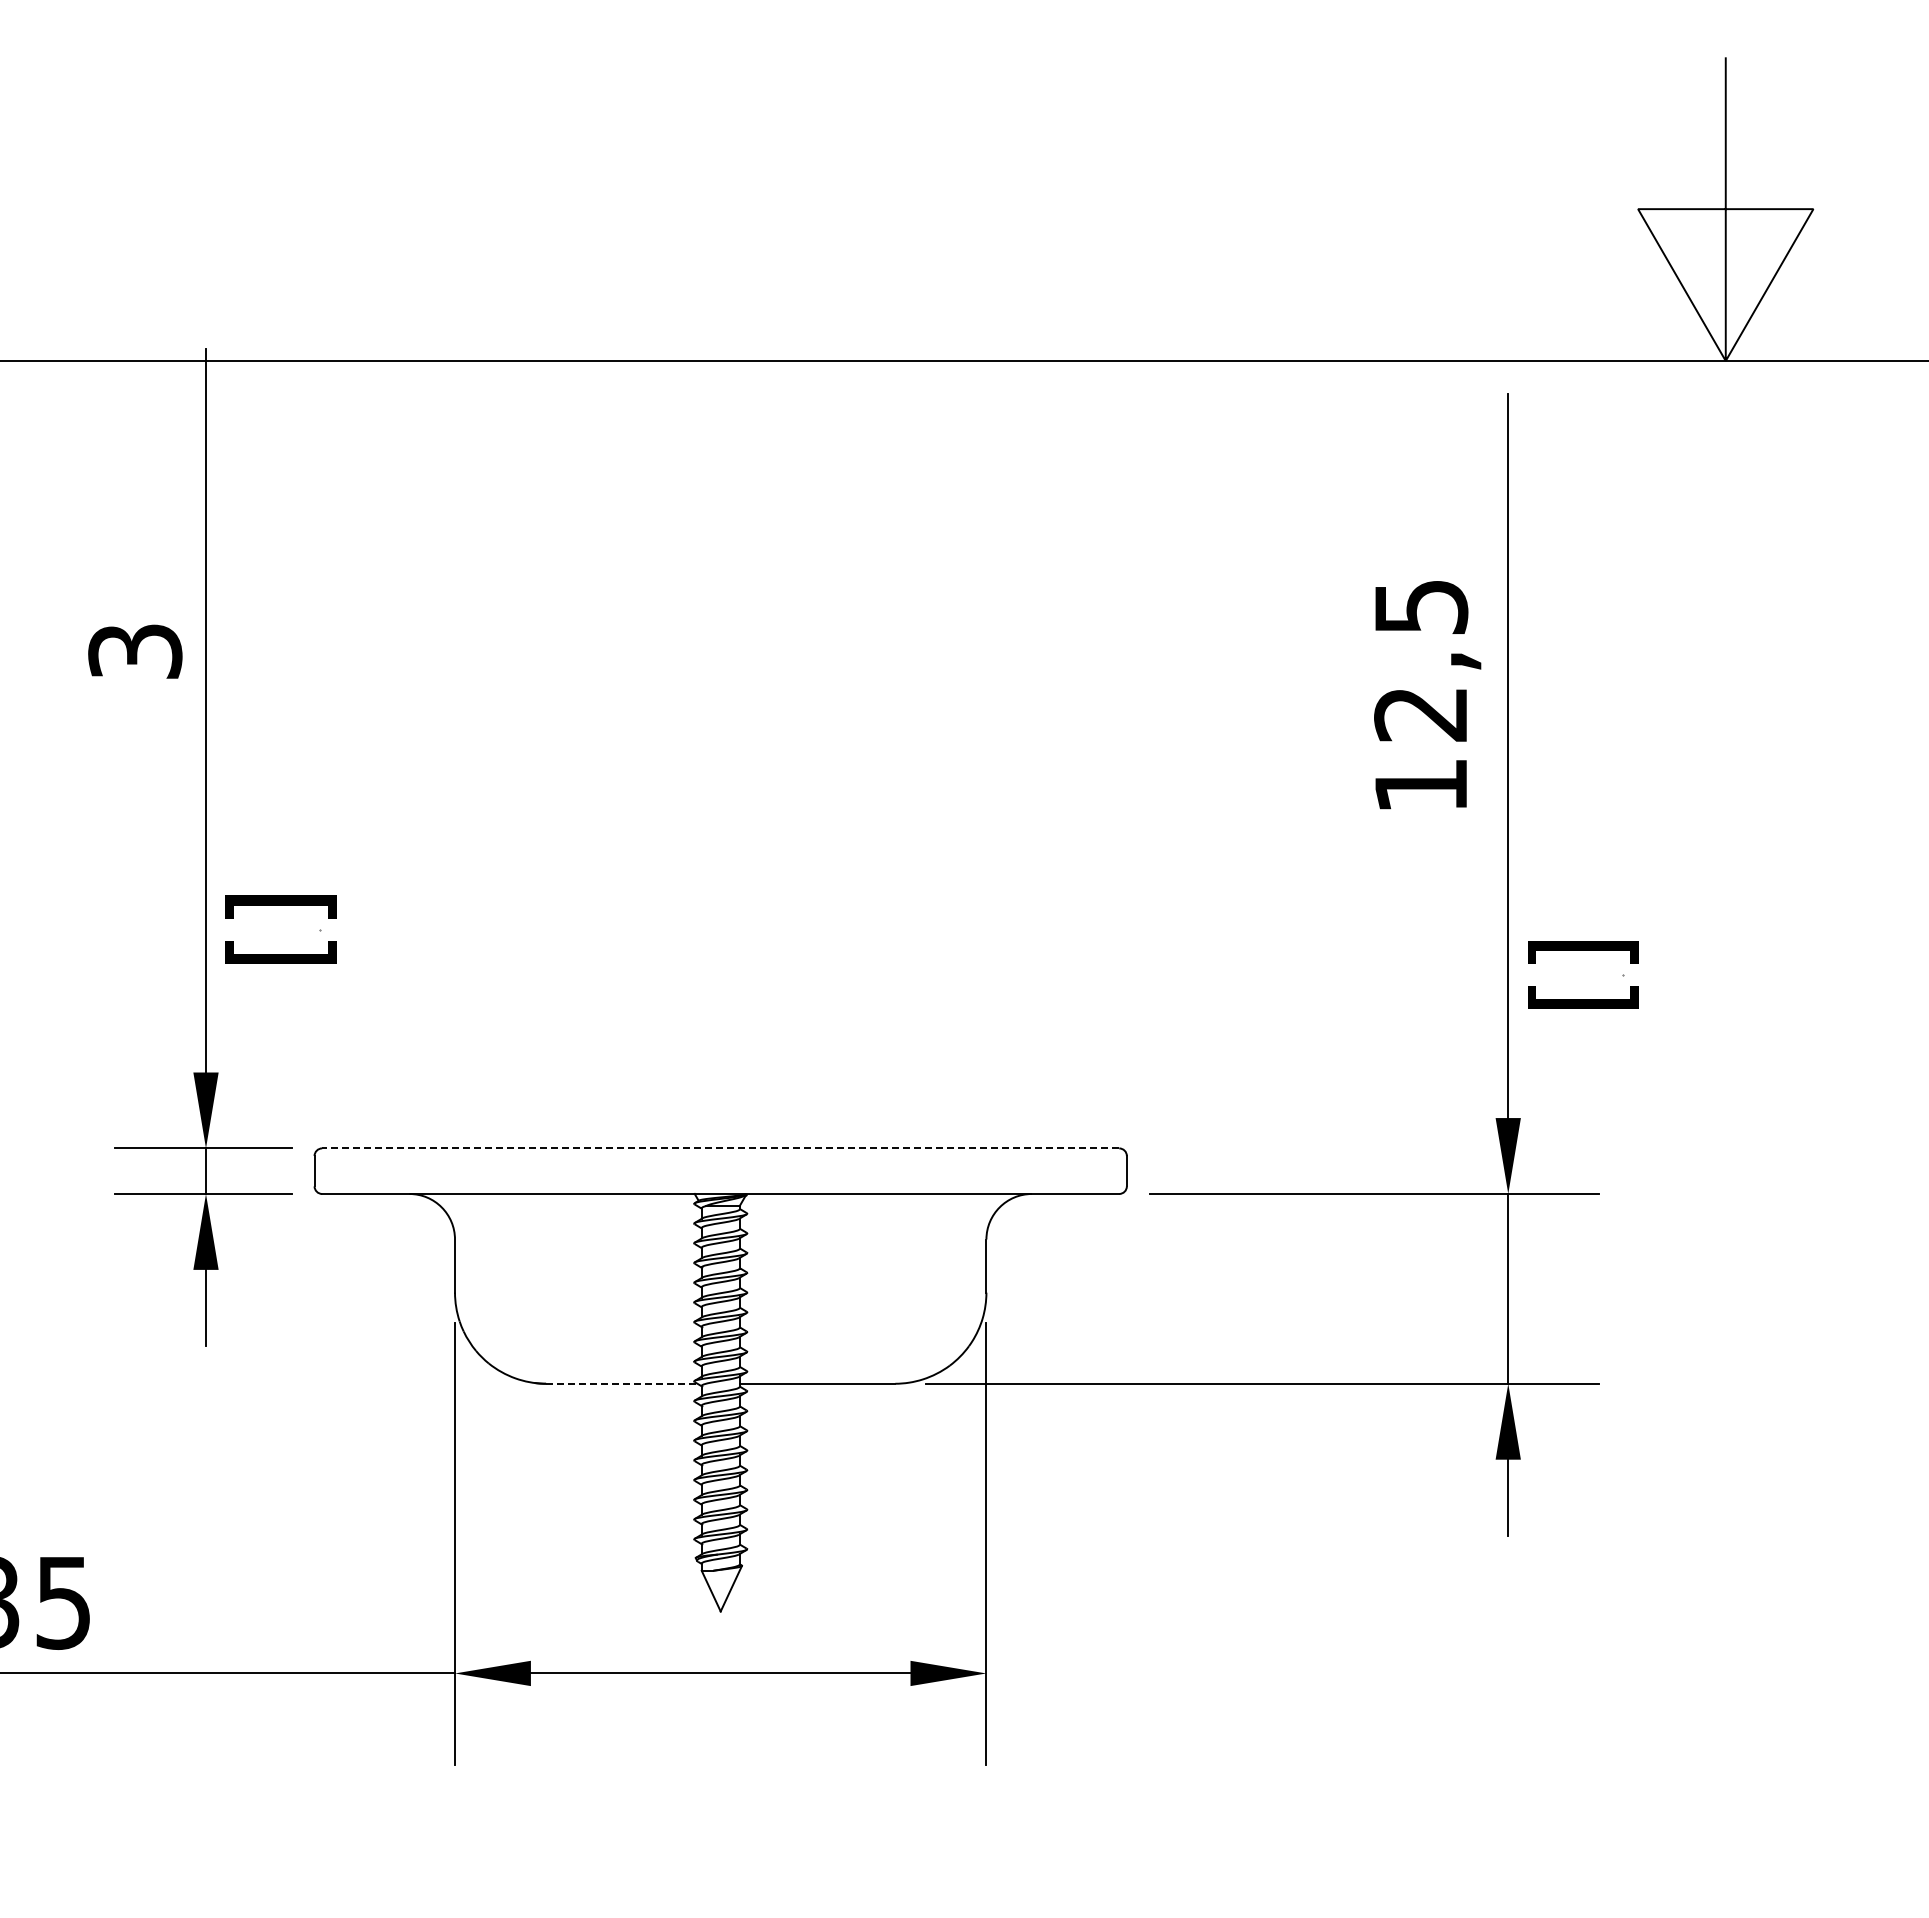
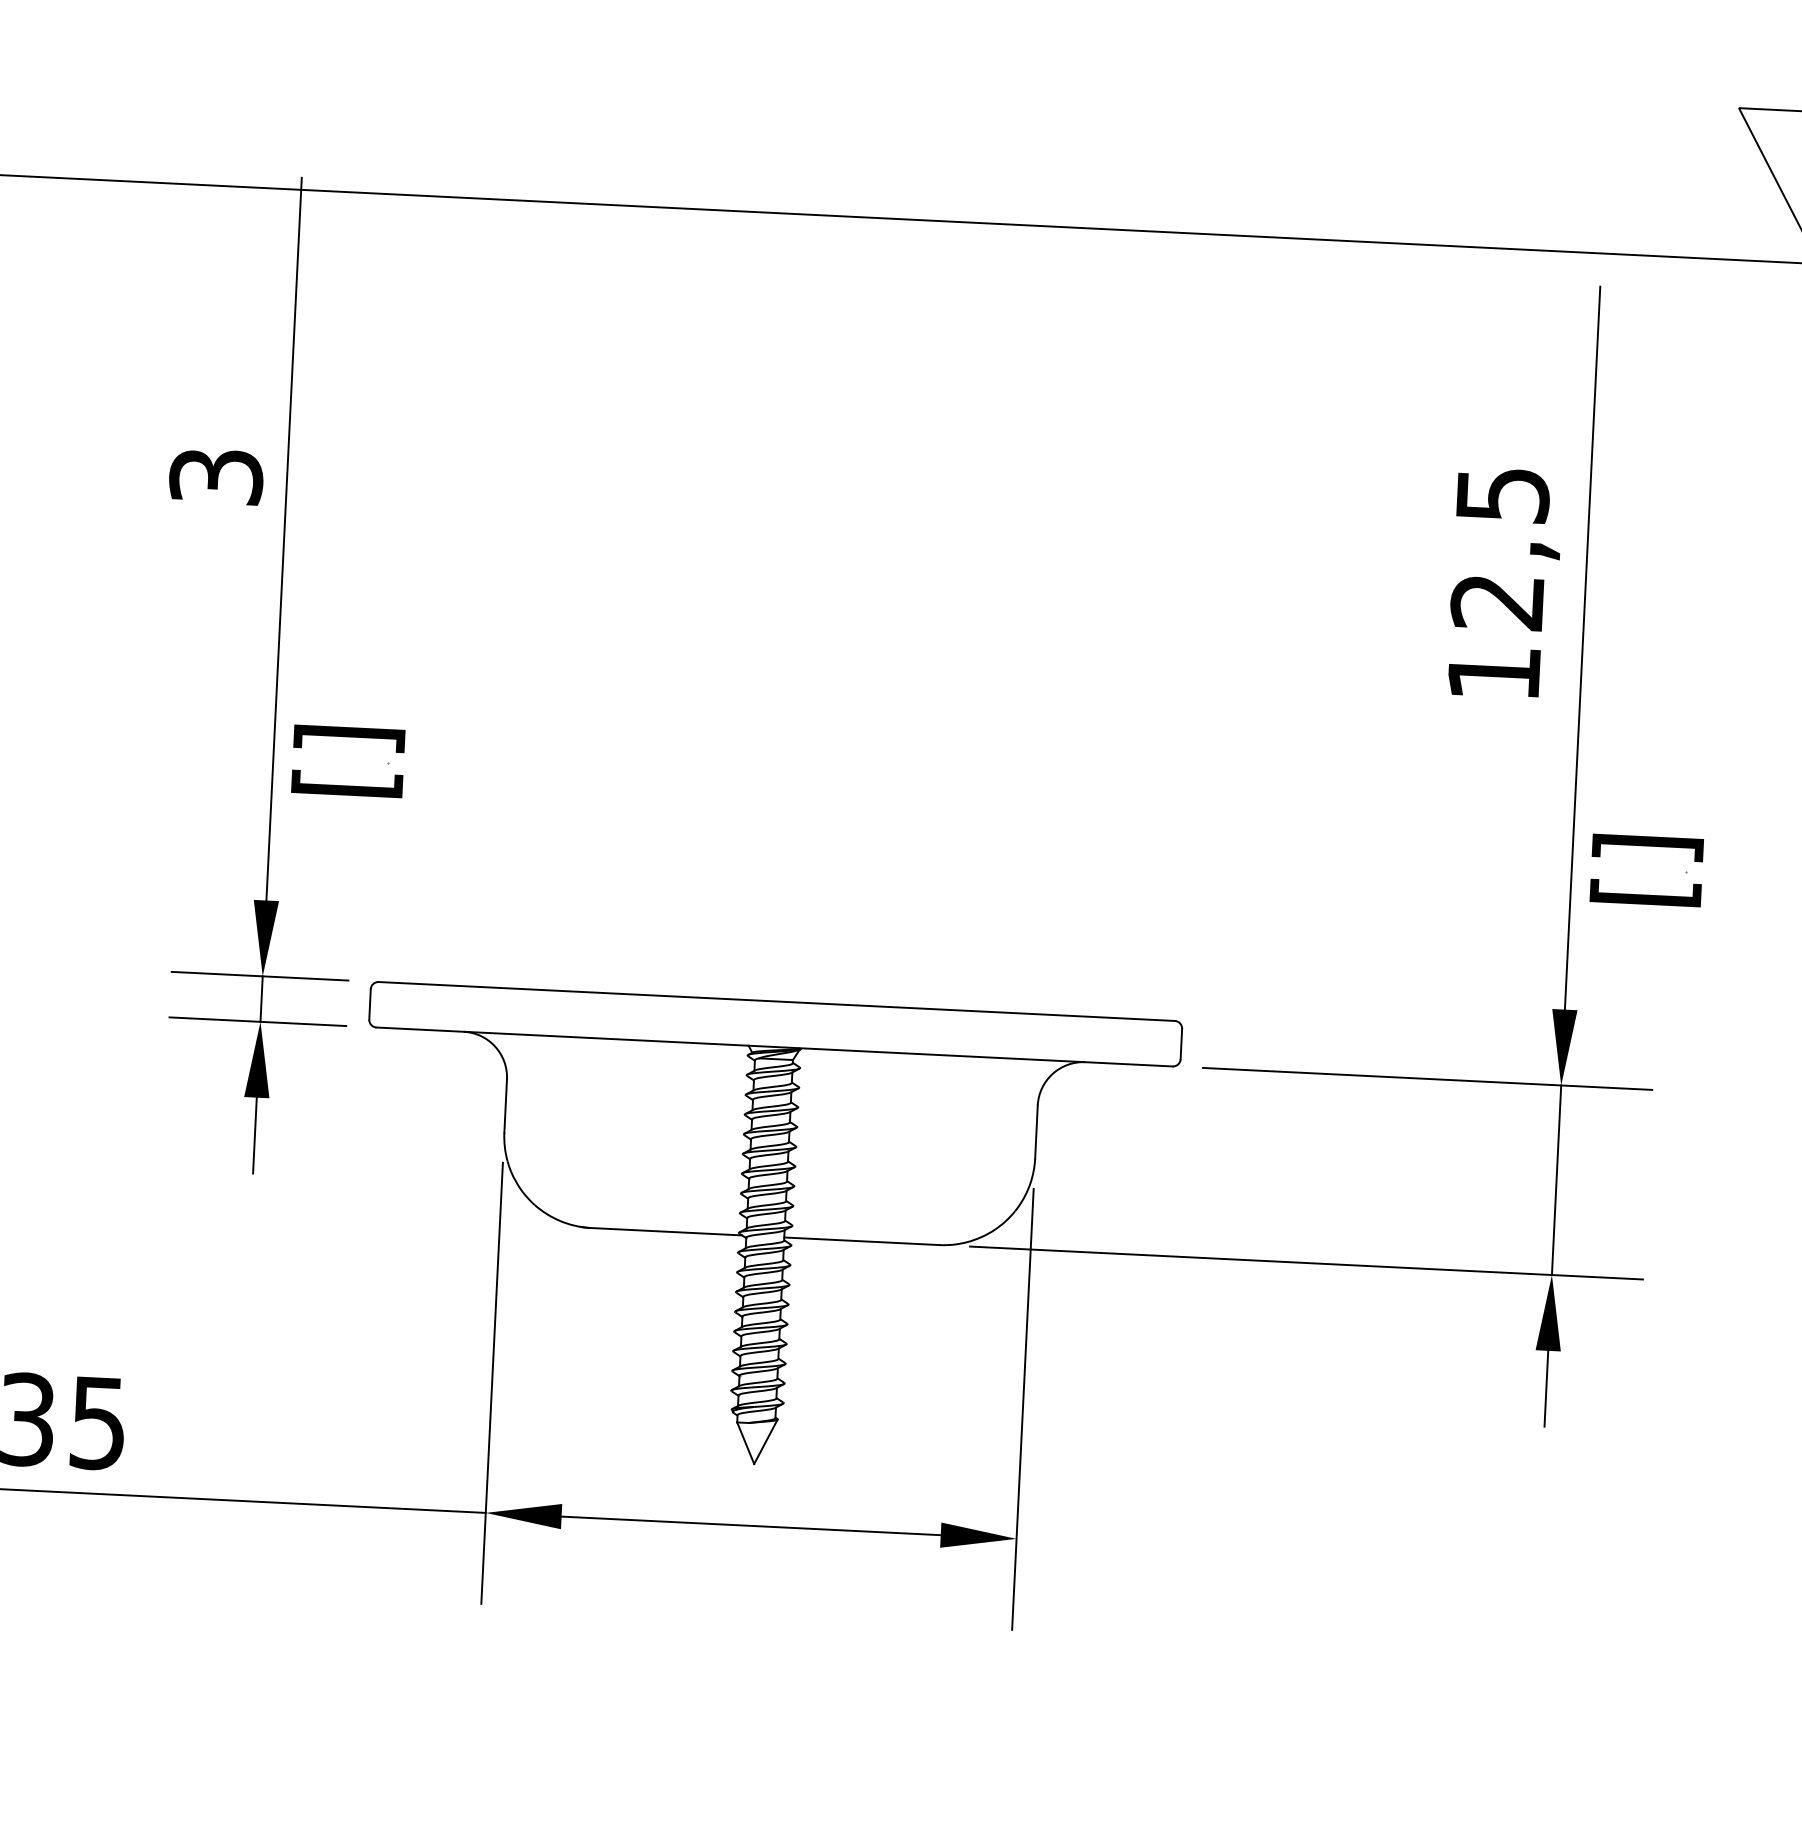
line: (720, 1148) -> (776, 1001), dashed -> solid
line: (621, 1383) -> (666, 1231), dashed -> solid

